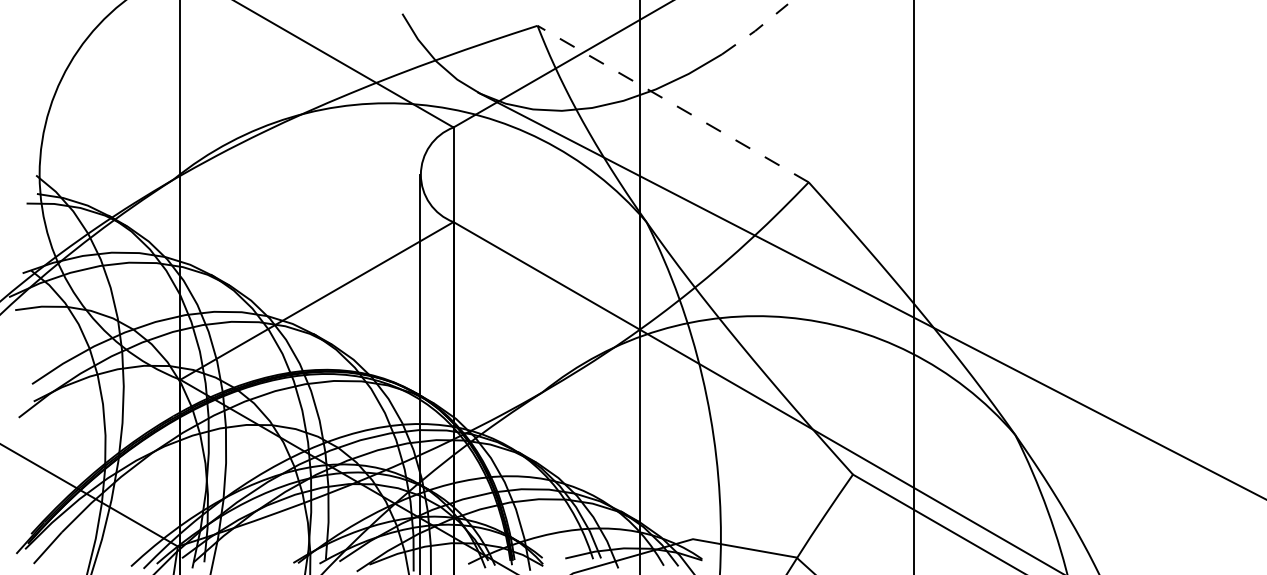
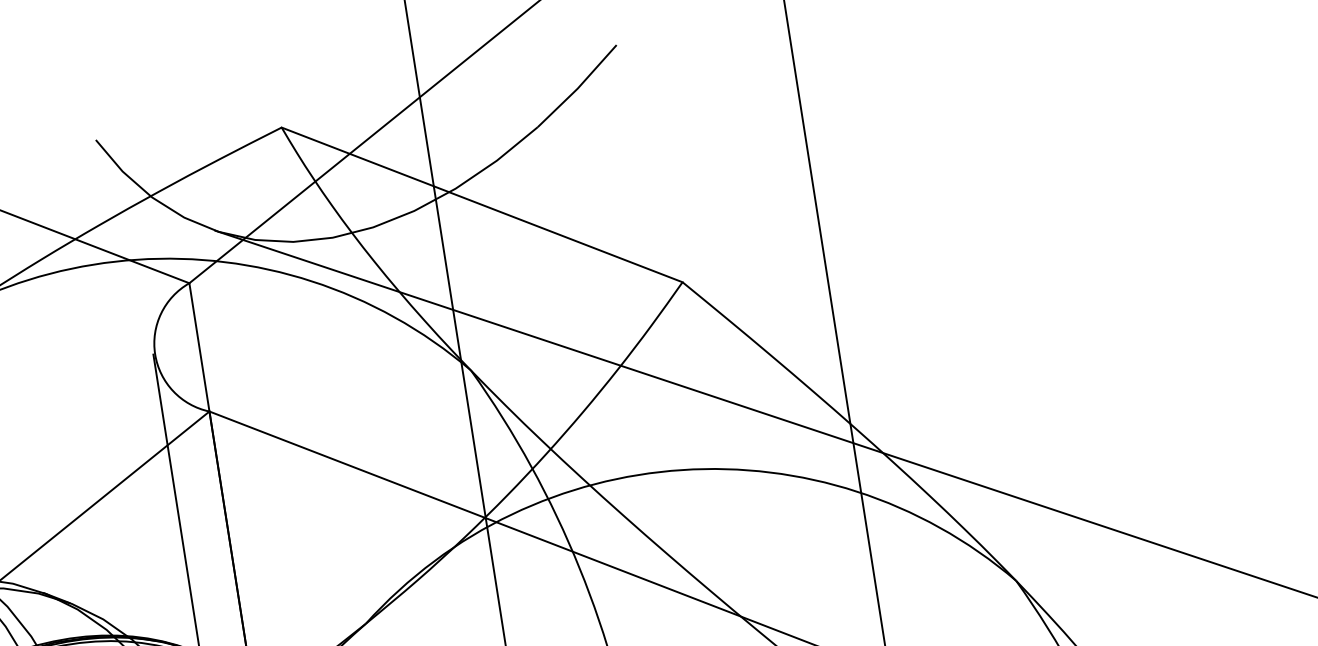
line: (755, 30) -> (578, 87), dashed -> solid
line: (673, 104) -> (482, 205), dashed -> solid

